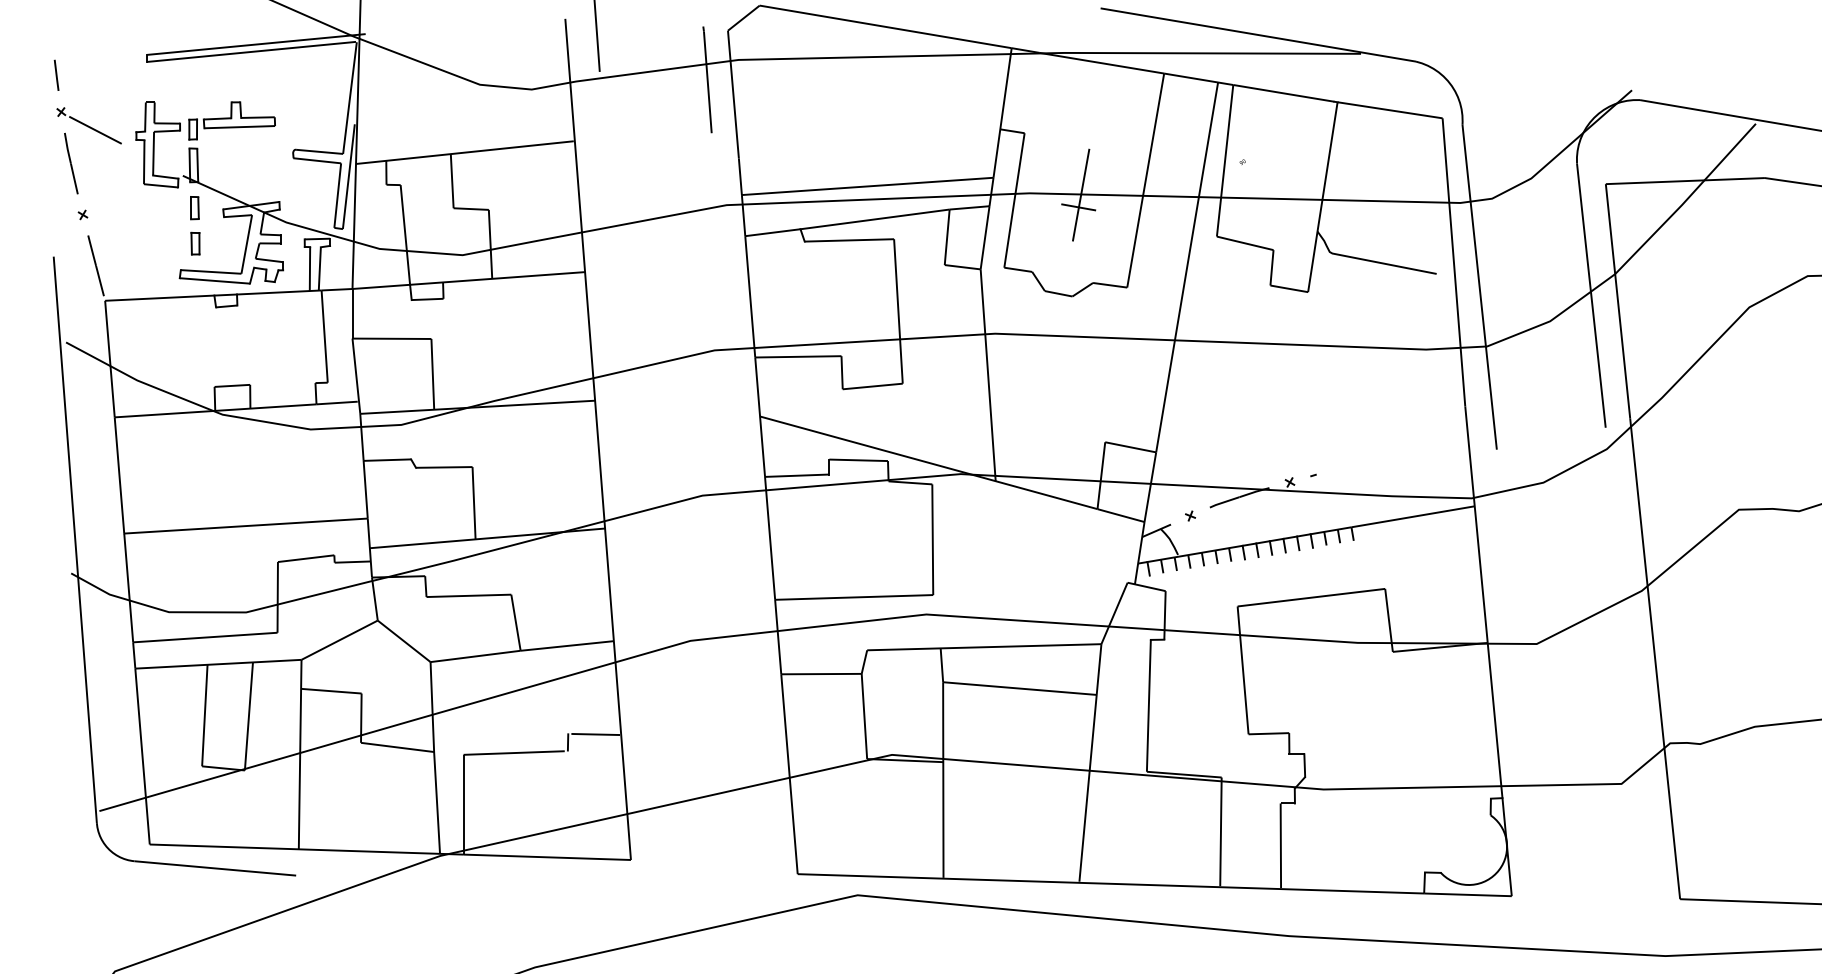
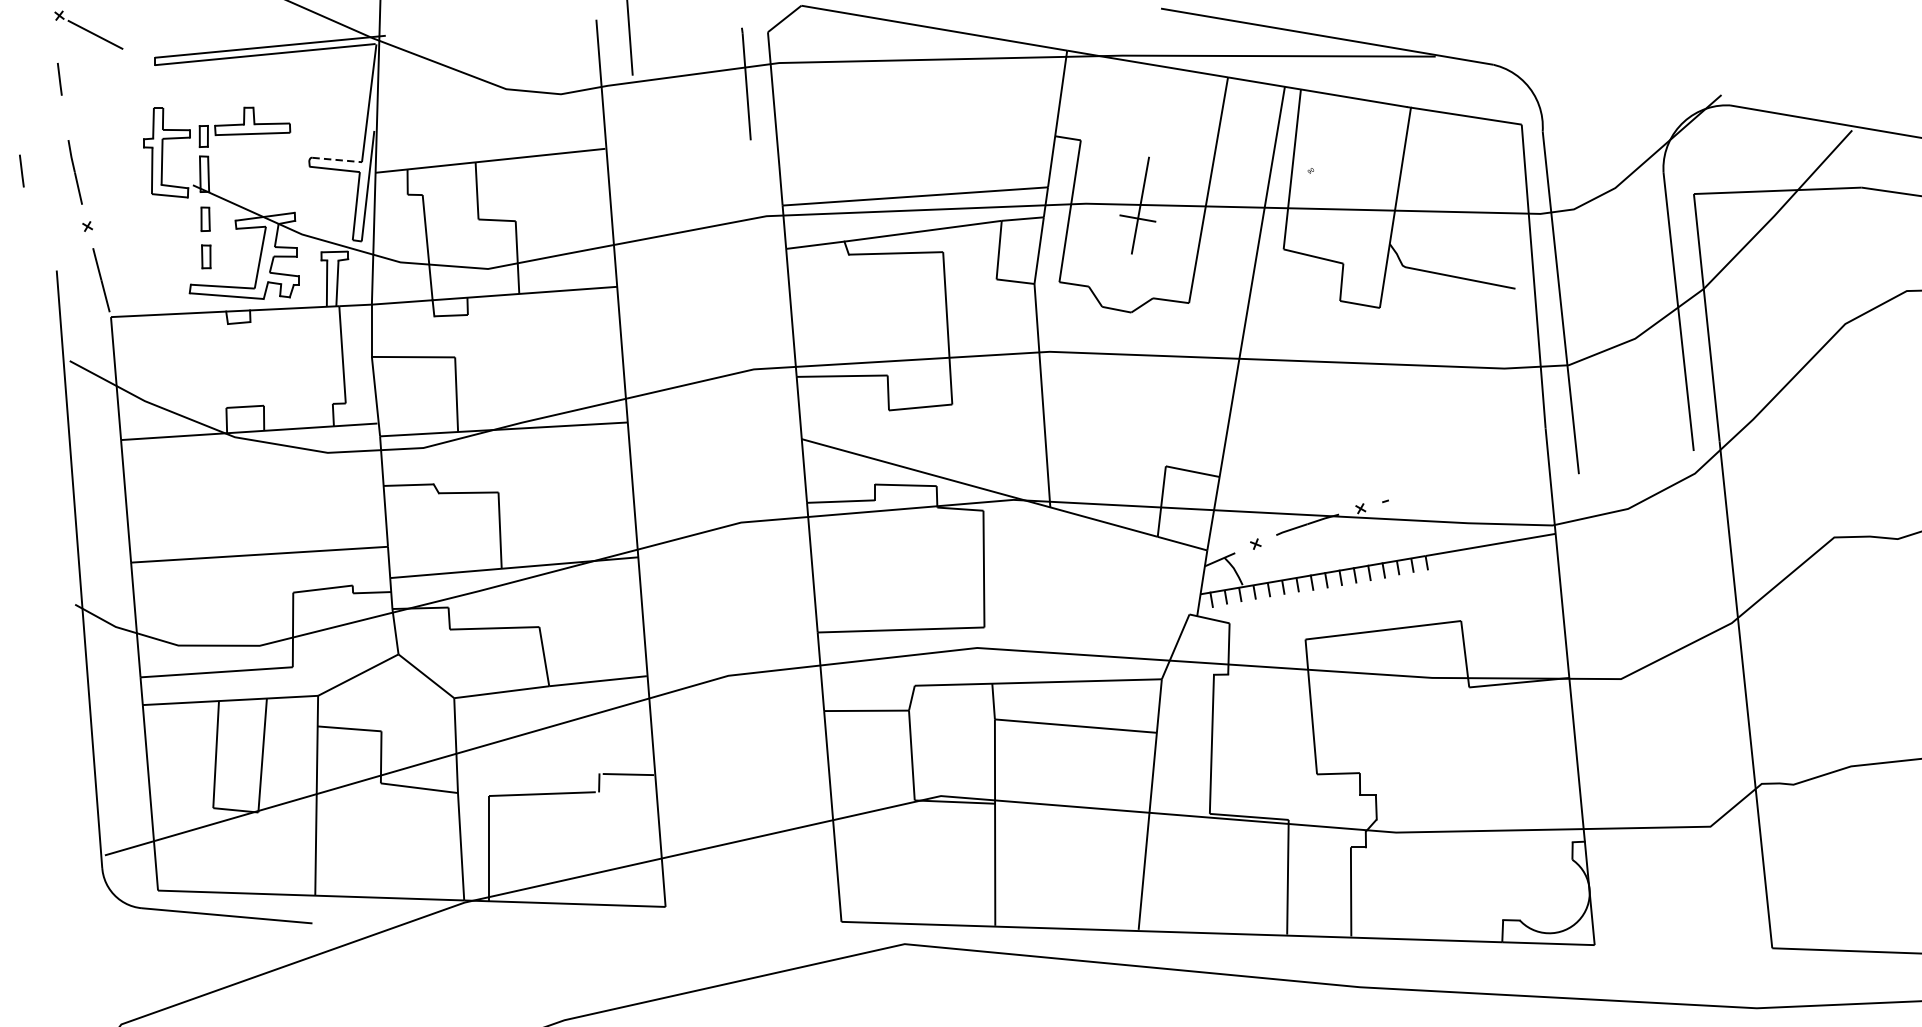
part: (88, 125) -> (88, 29), moved
line: (319, 151) -> (337, 159), solid -> dashed
line: (20, 161) -> (21, 170), added

